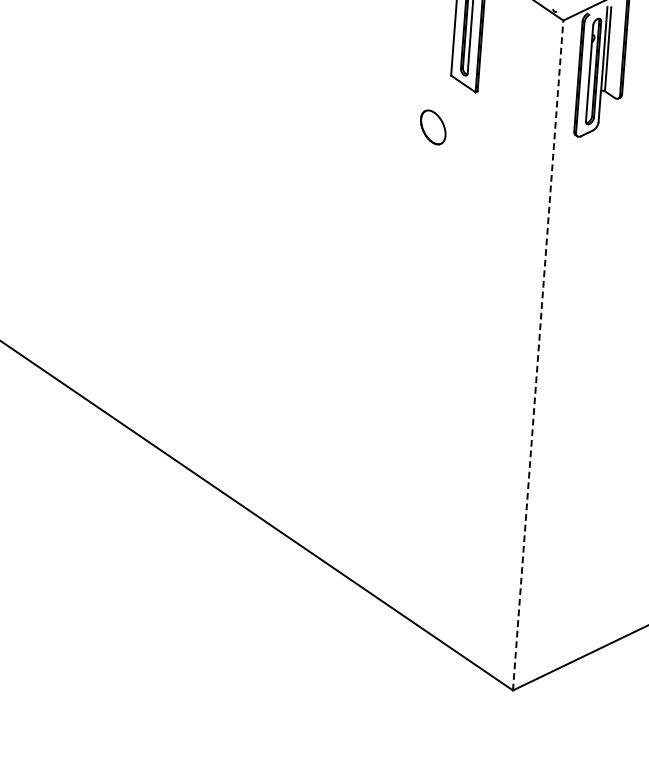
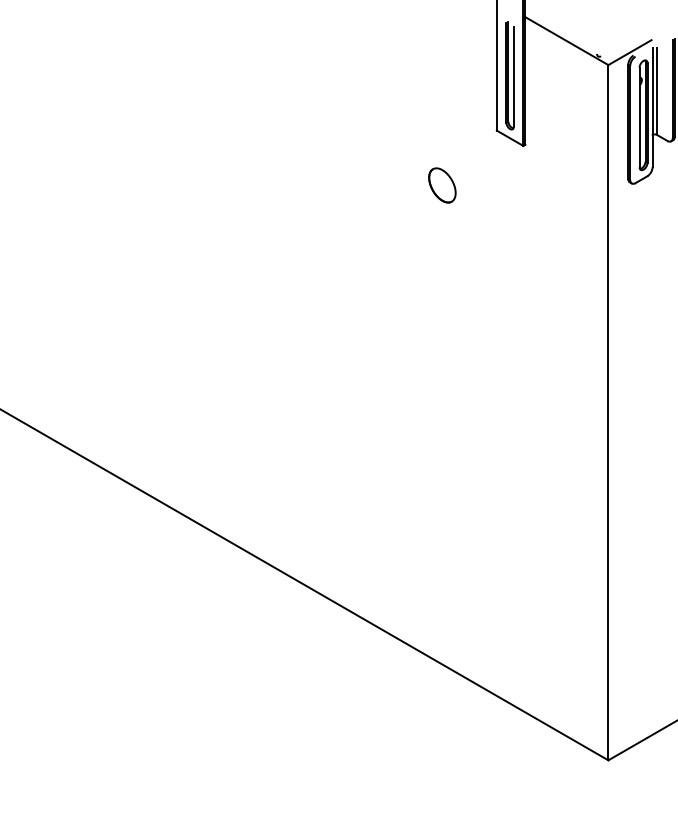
part: (433, 127) -> (442, 185), moved
line: (538, 355) -> (608, 412), dashed -> solid

